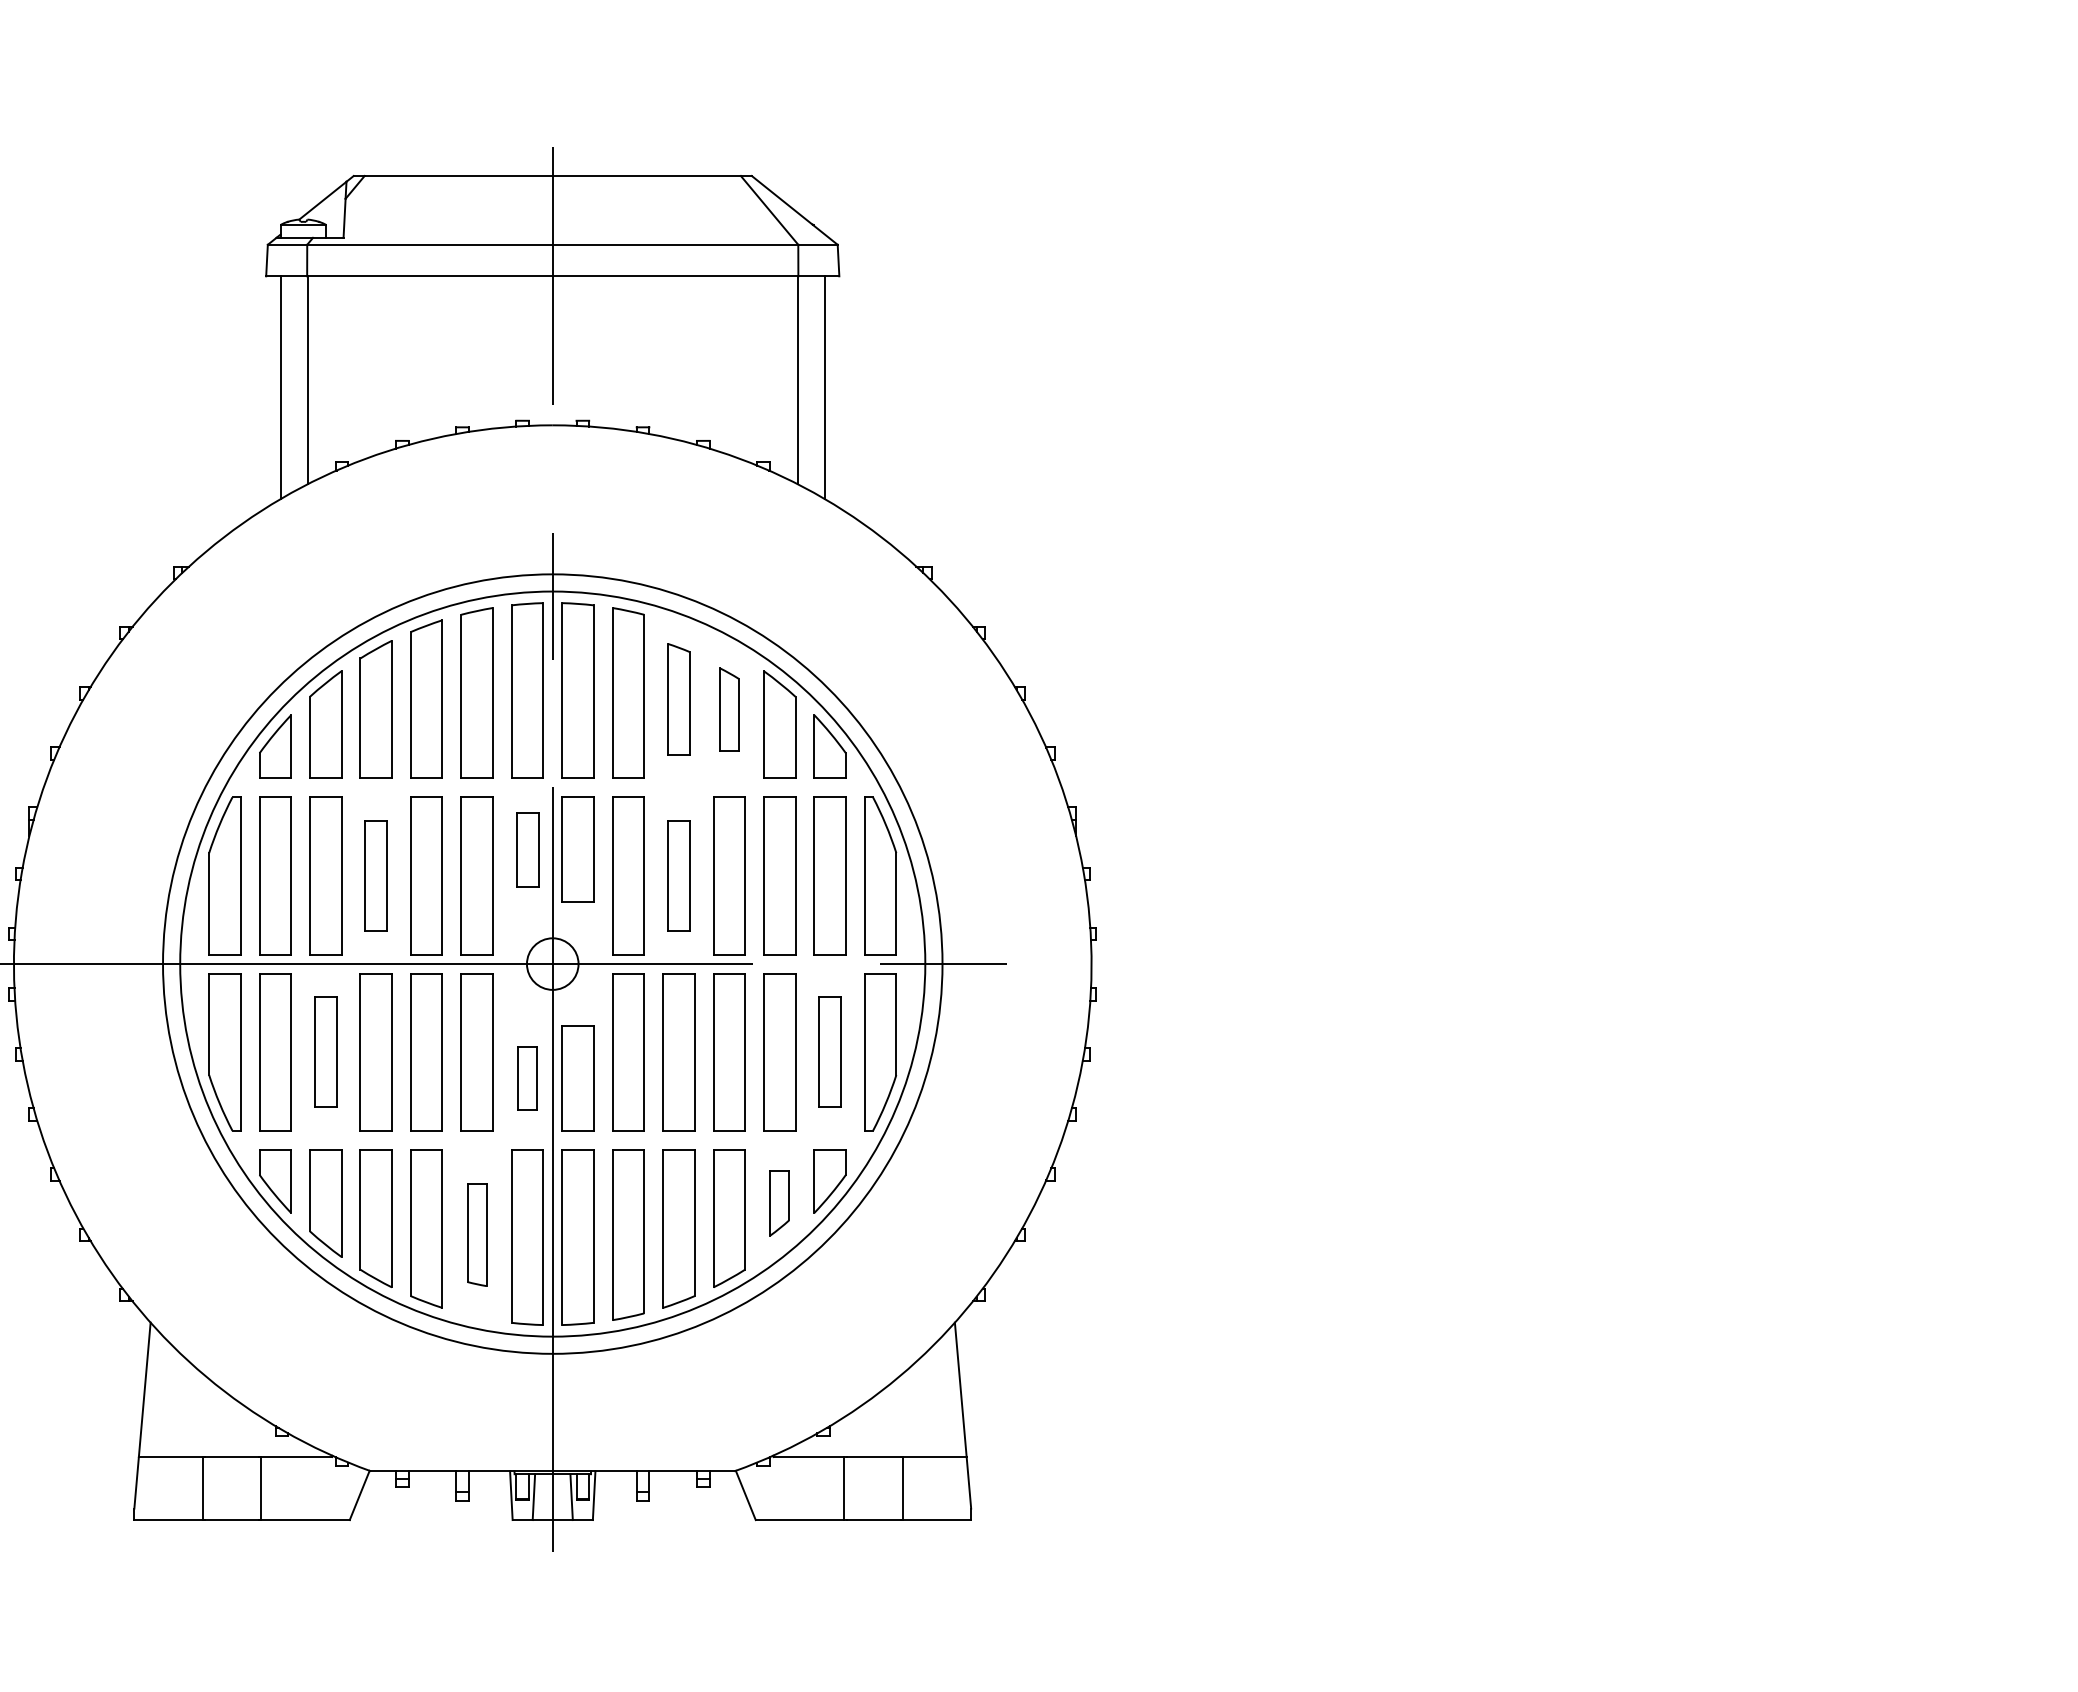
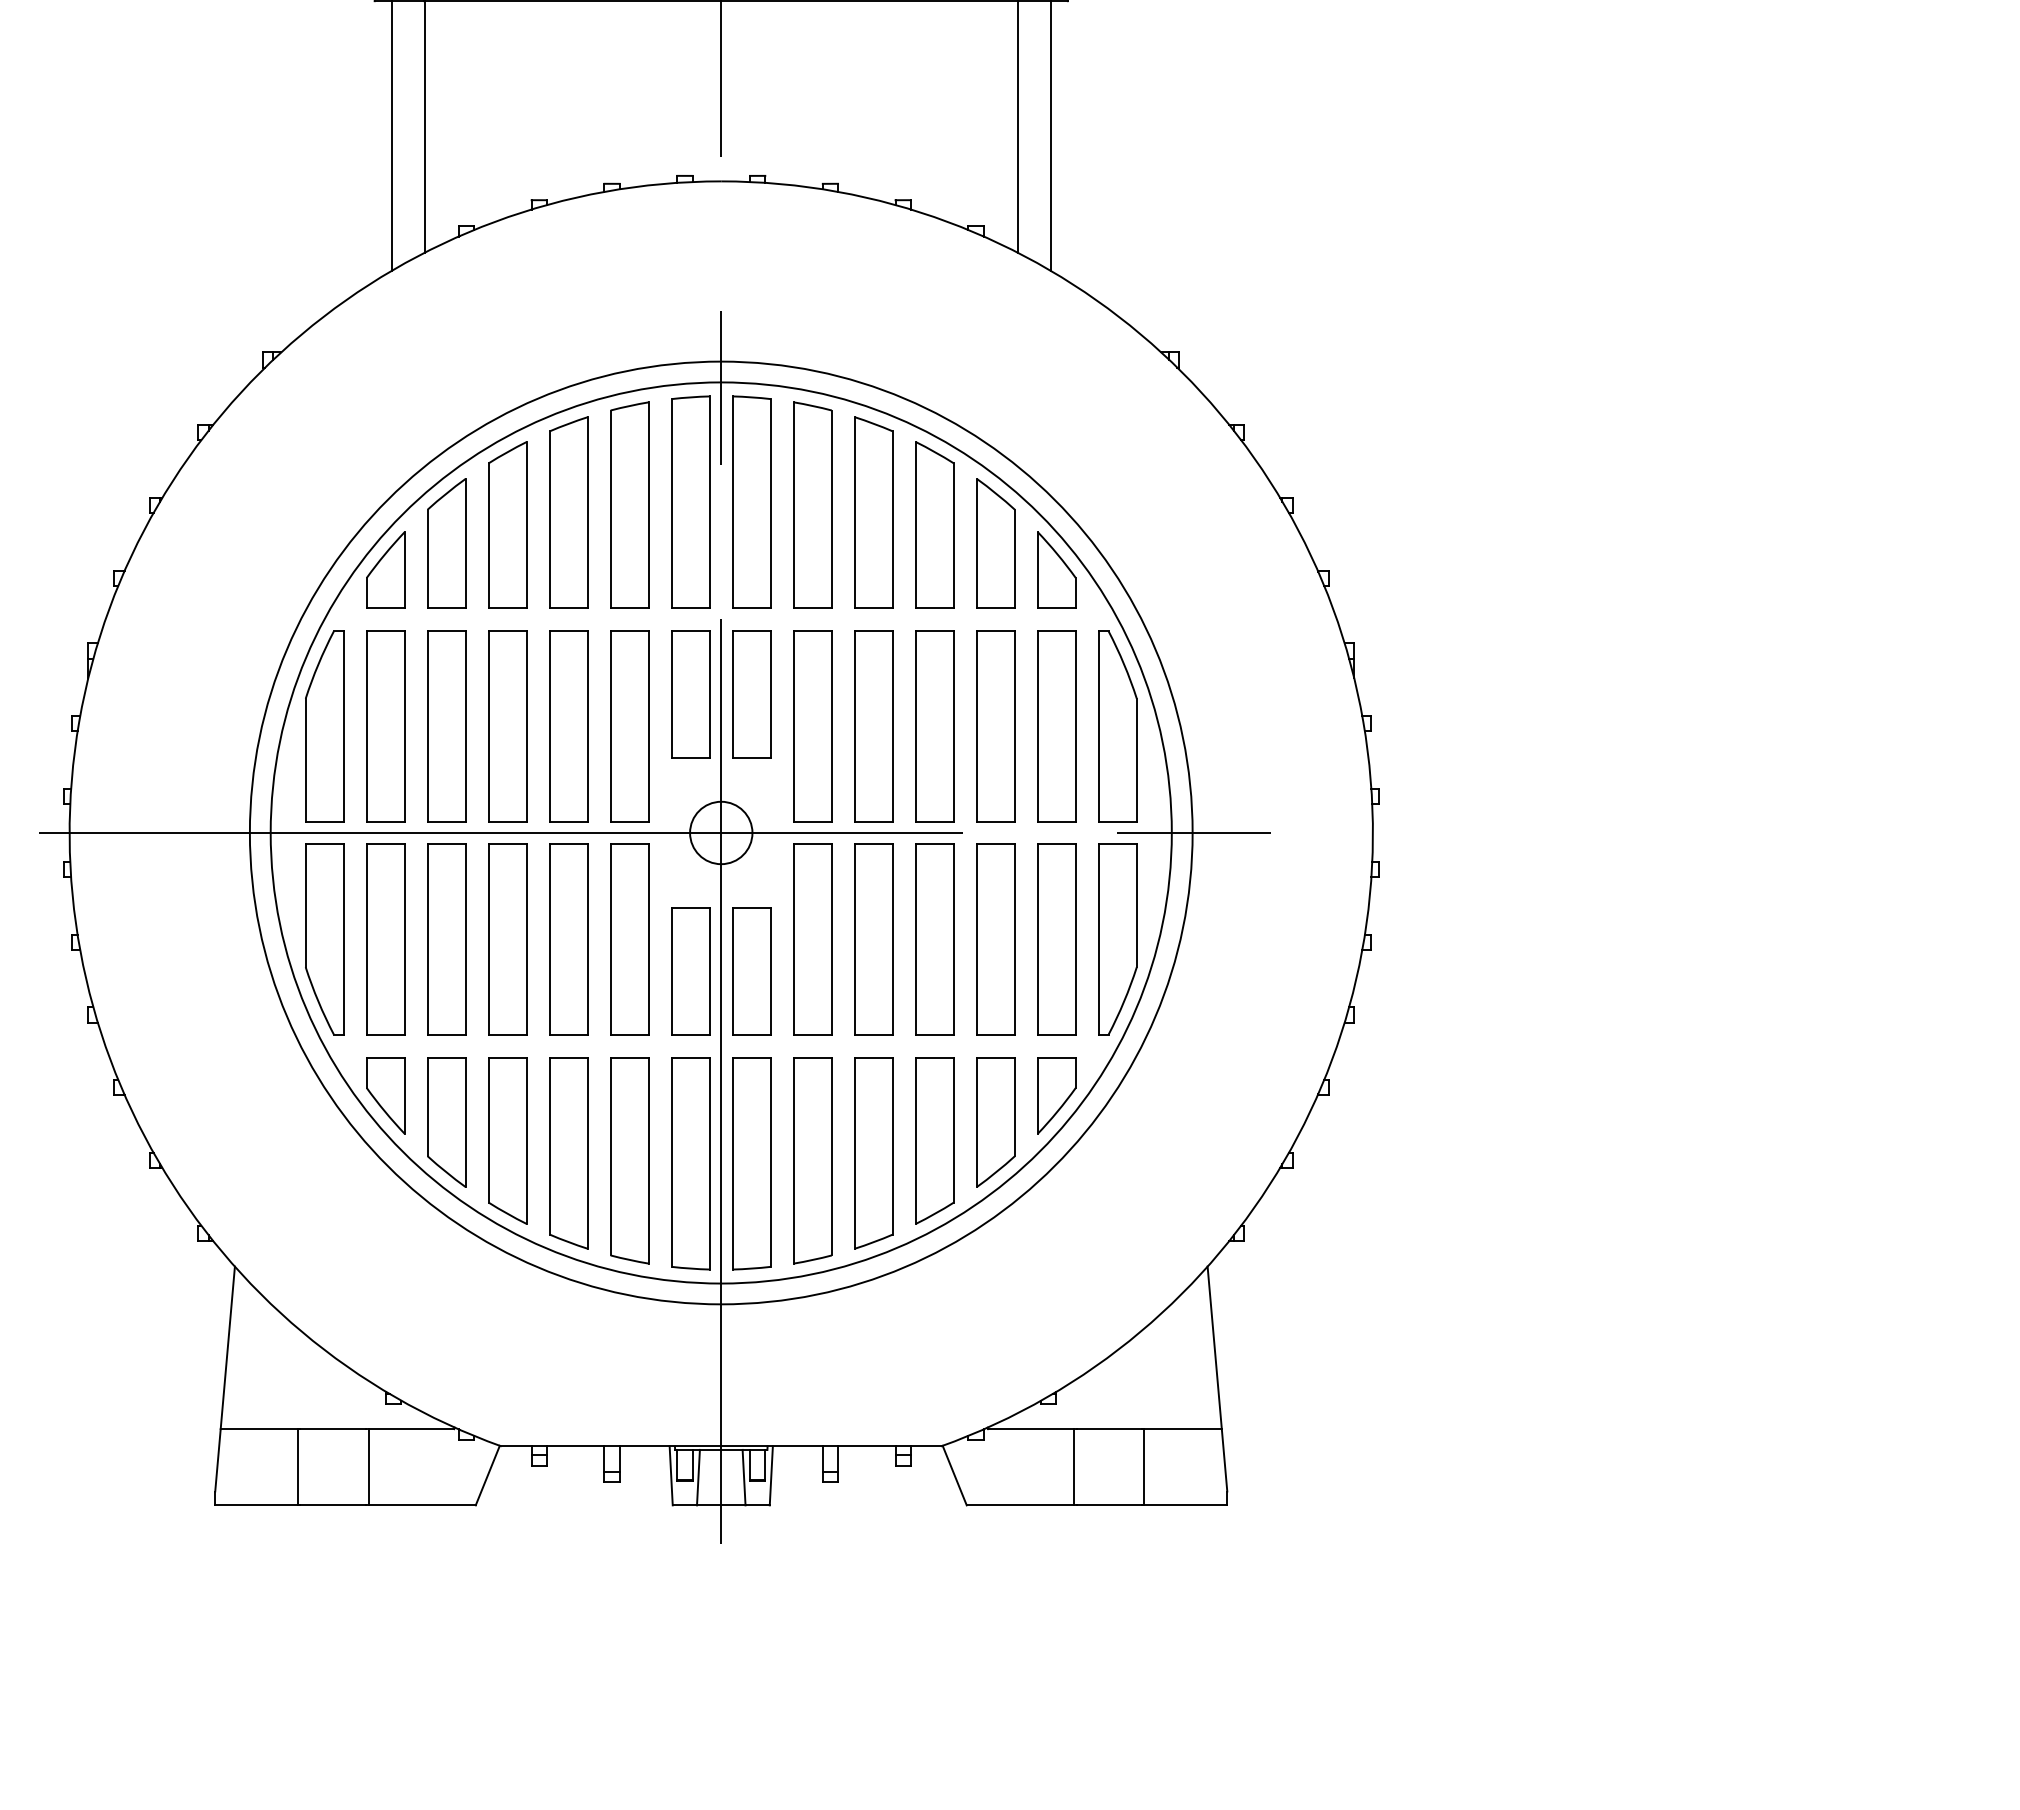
part: (678, 698) -> (873, 511), size x1.43
part: (729, 709) -> (935, 525), size x1.67
part: (527, 849) -> (690, 694), size x1.43
part: (375, 875) -> (506, 725), size x1.43
part: (678, 875) -> (873, 725), size x1.43
part: (325, 1052) -> (446, 939), size x1.43
part: (829, 1052) -> (1055, 939), size x1.43
part: (527, 1078) -> (690, 971), size x1.67
part: (779, 1203) -> (995, 1122), size x1.67
part: (476, 1234) -> (629, 1160), size x1.67

